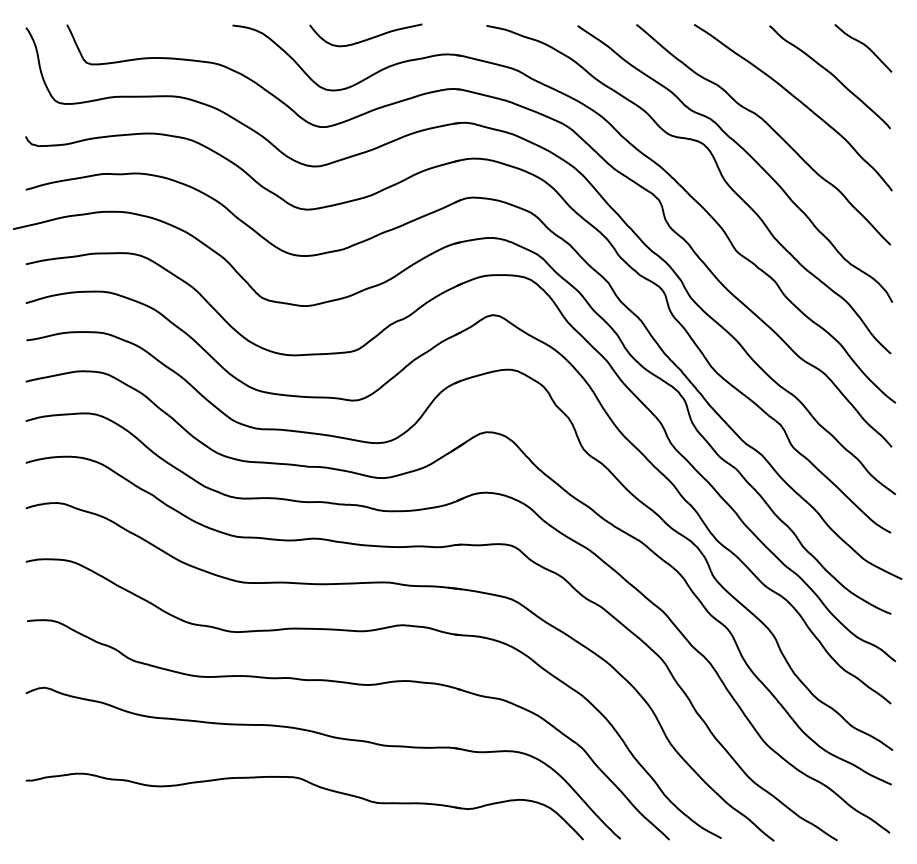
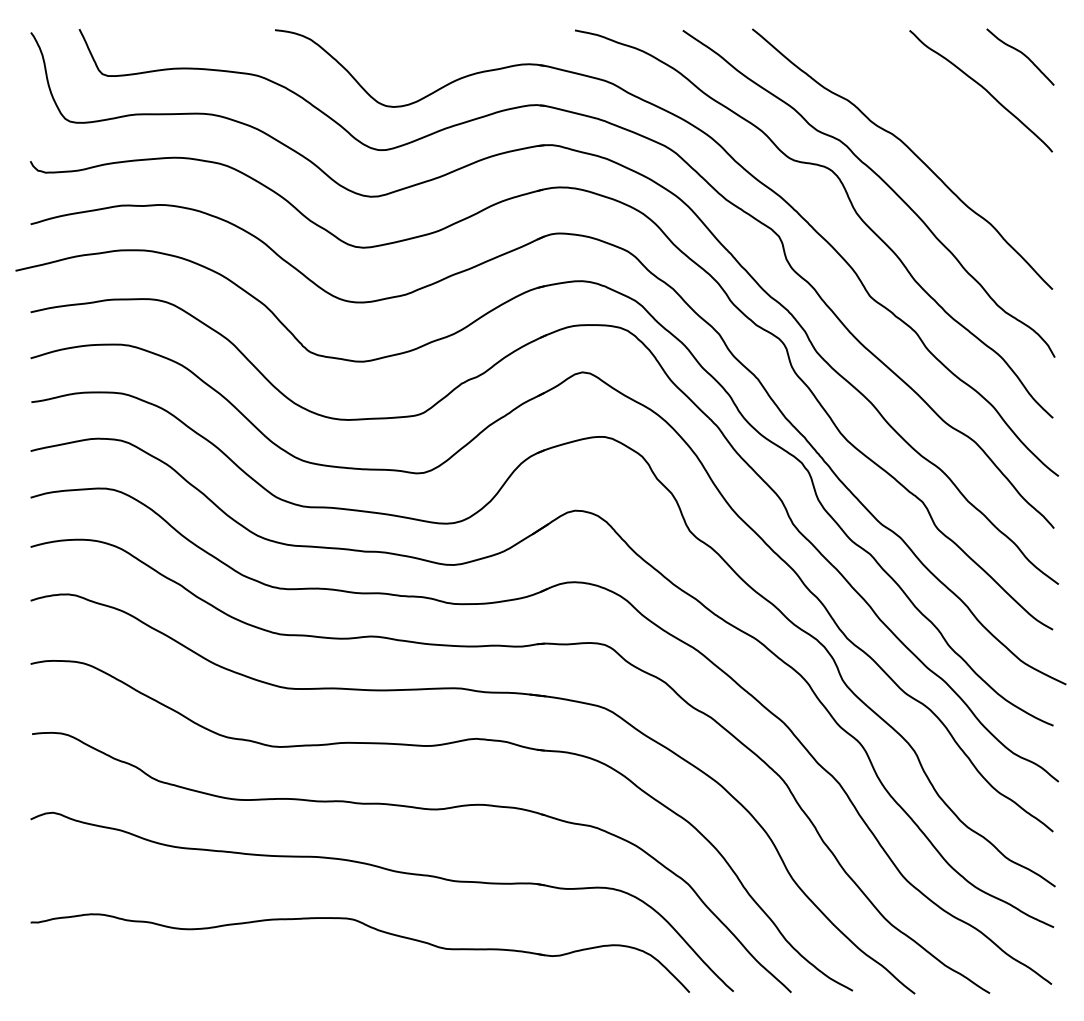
curve: (367, 38) -> (434, 45), removed
curve: (798, 101) -> (943, 119), removed

